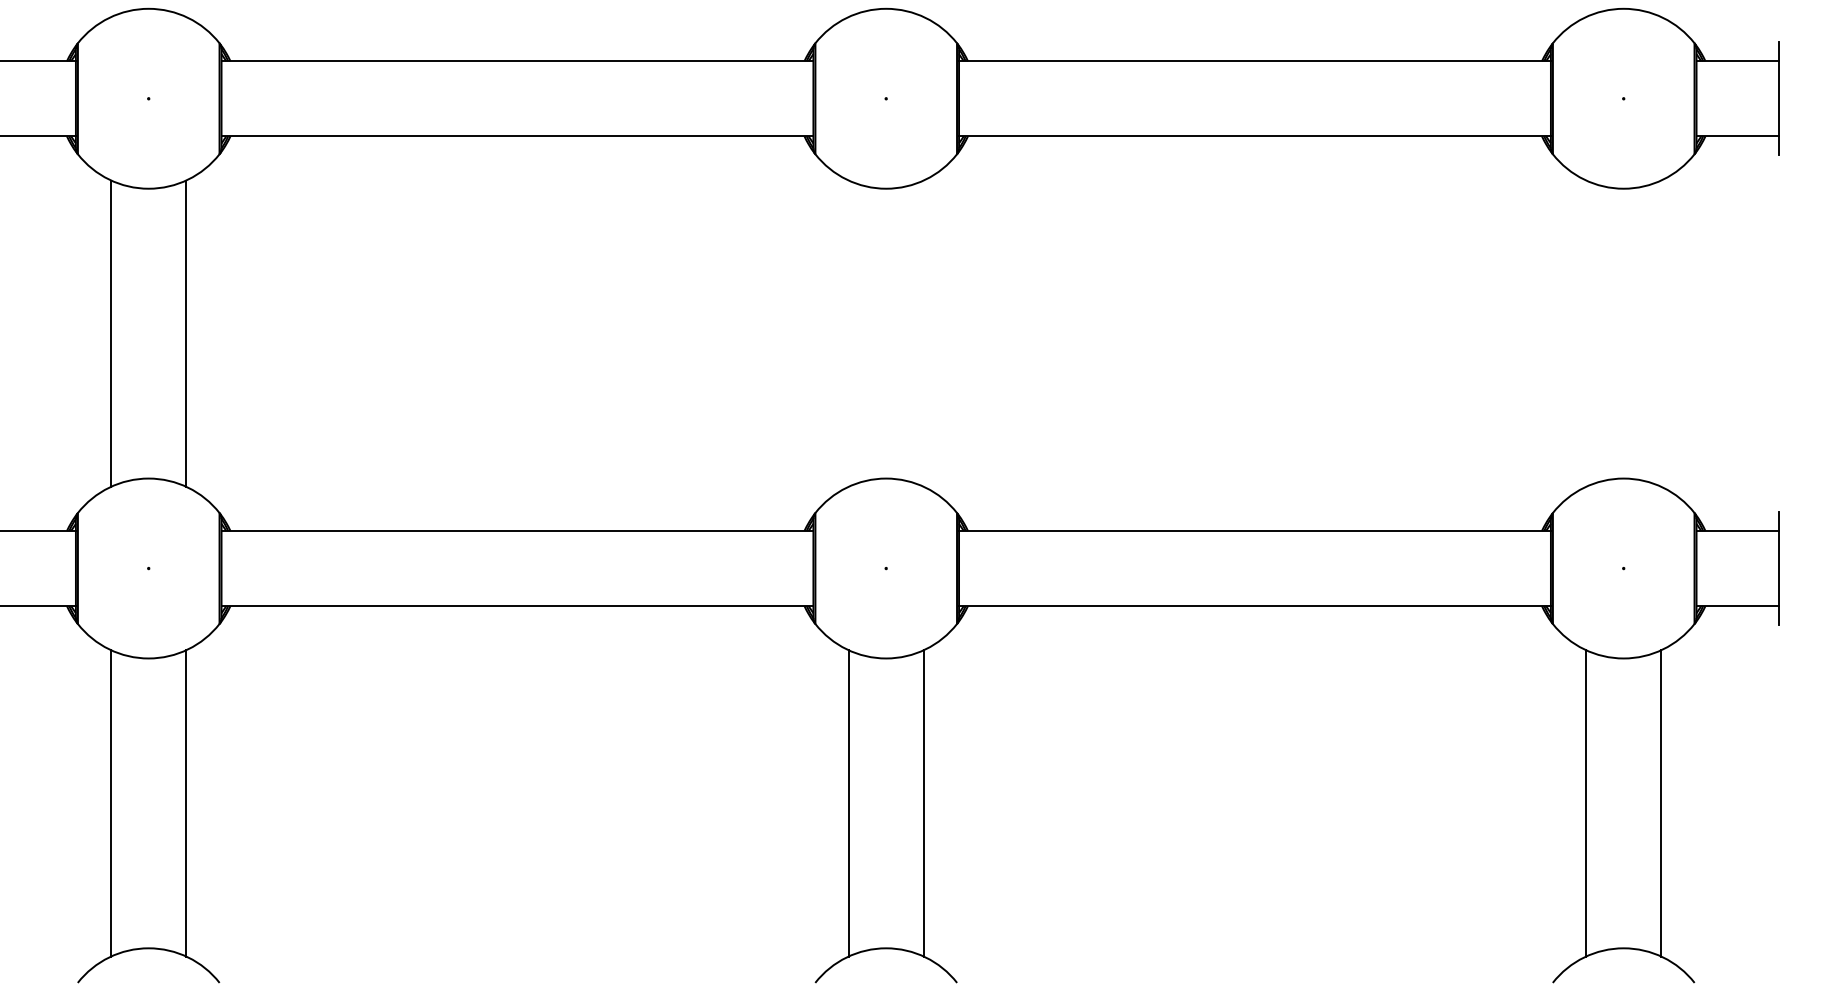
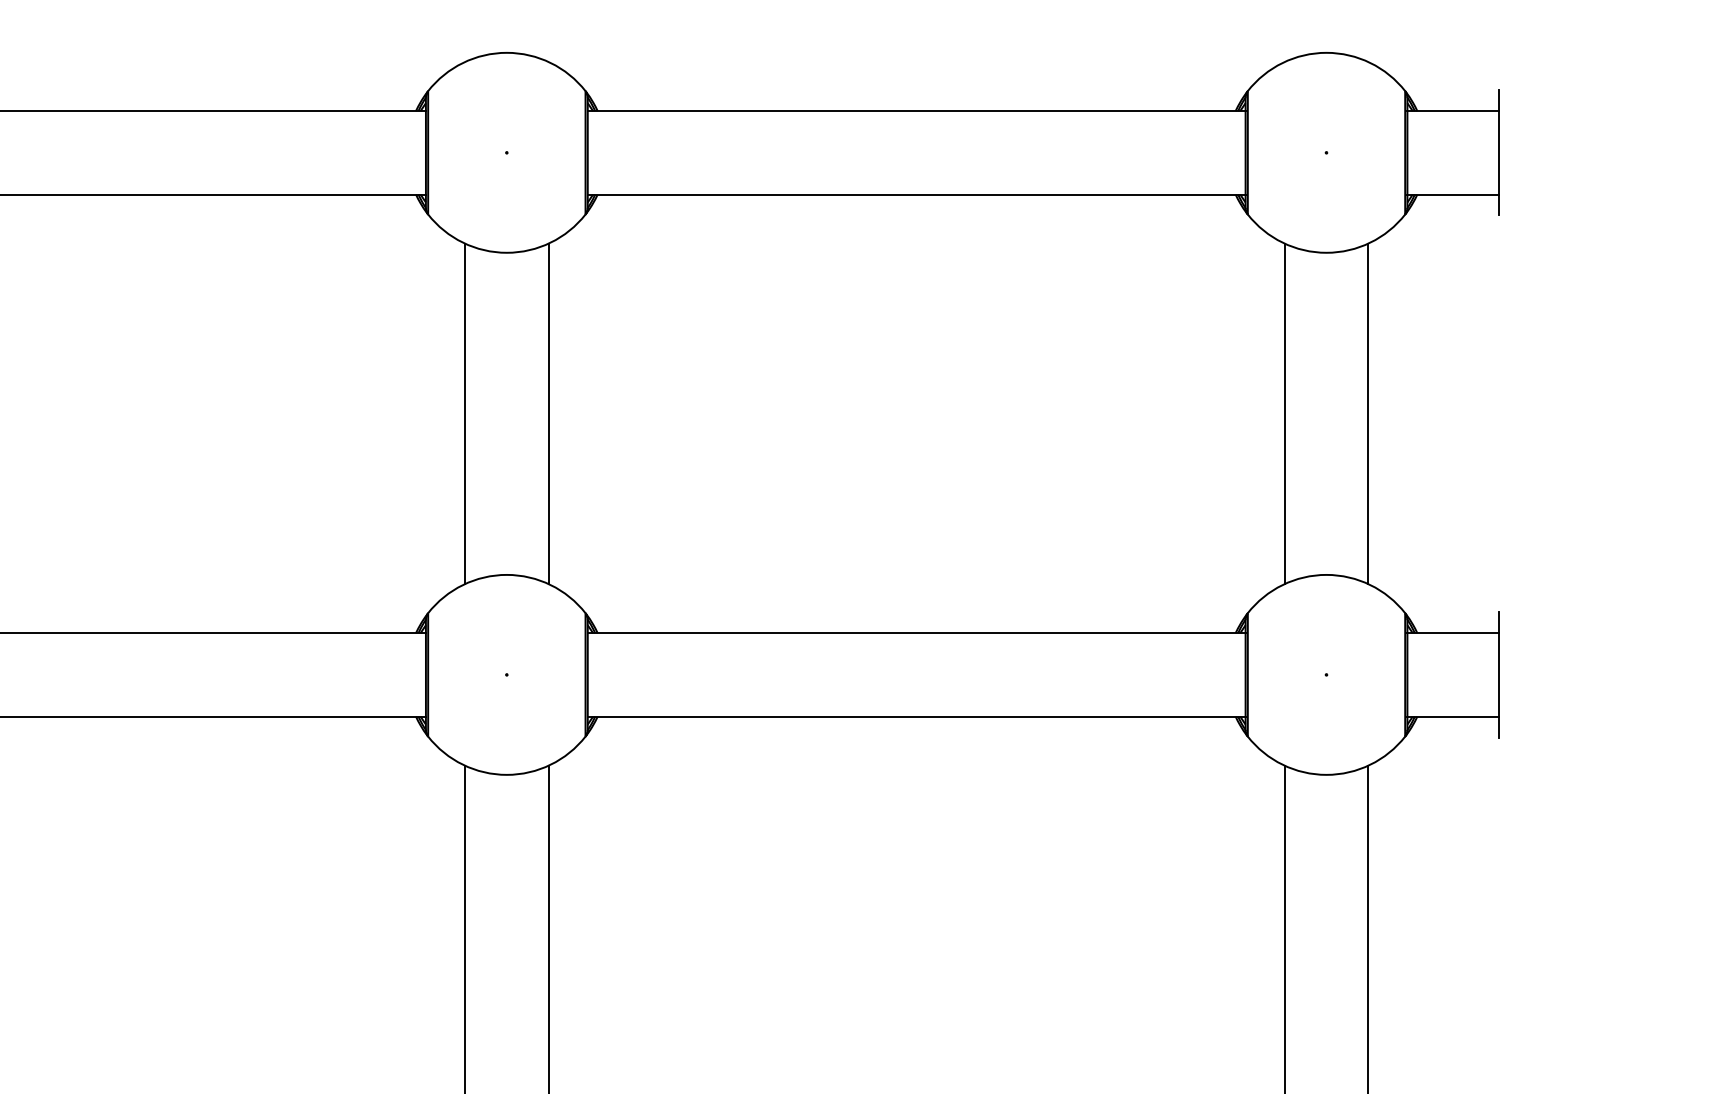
line: (848, 333) -> (464, 413), added
line: (923, 333) -> (548, 413), added
line: (1586, 333) -> (1285, 413), added
line: (1661, 333) -> (1368, 413), added

